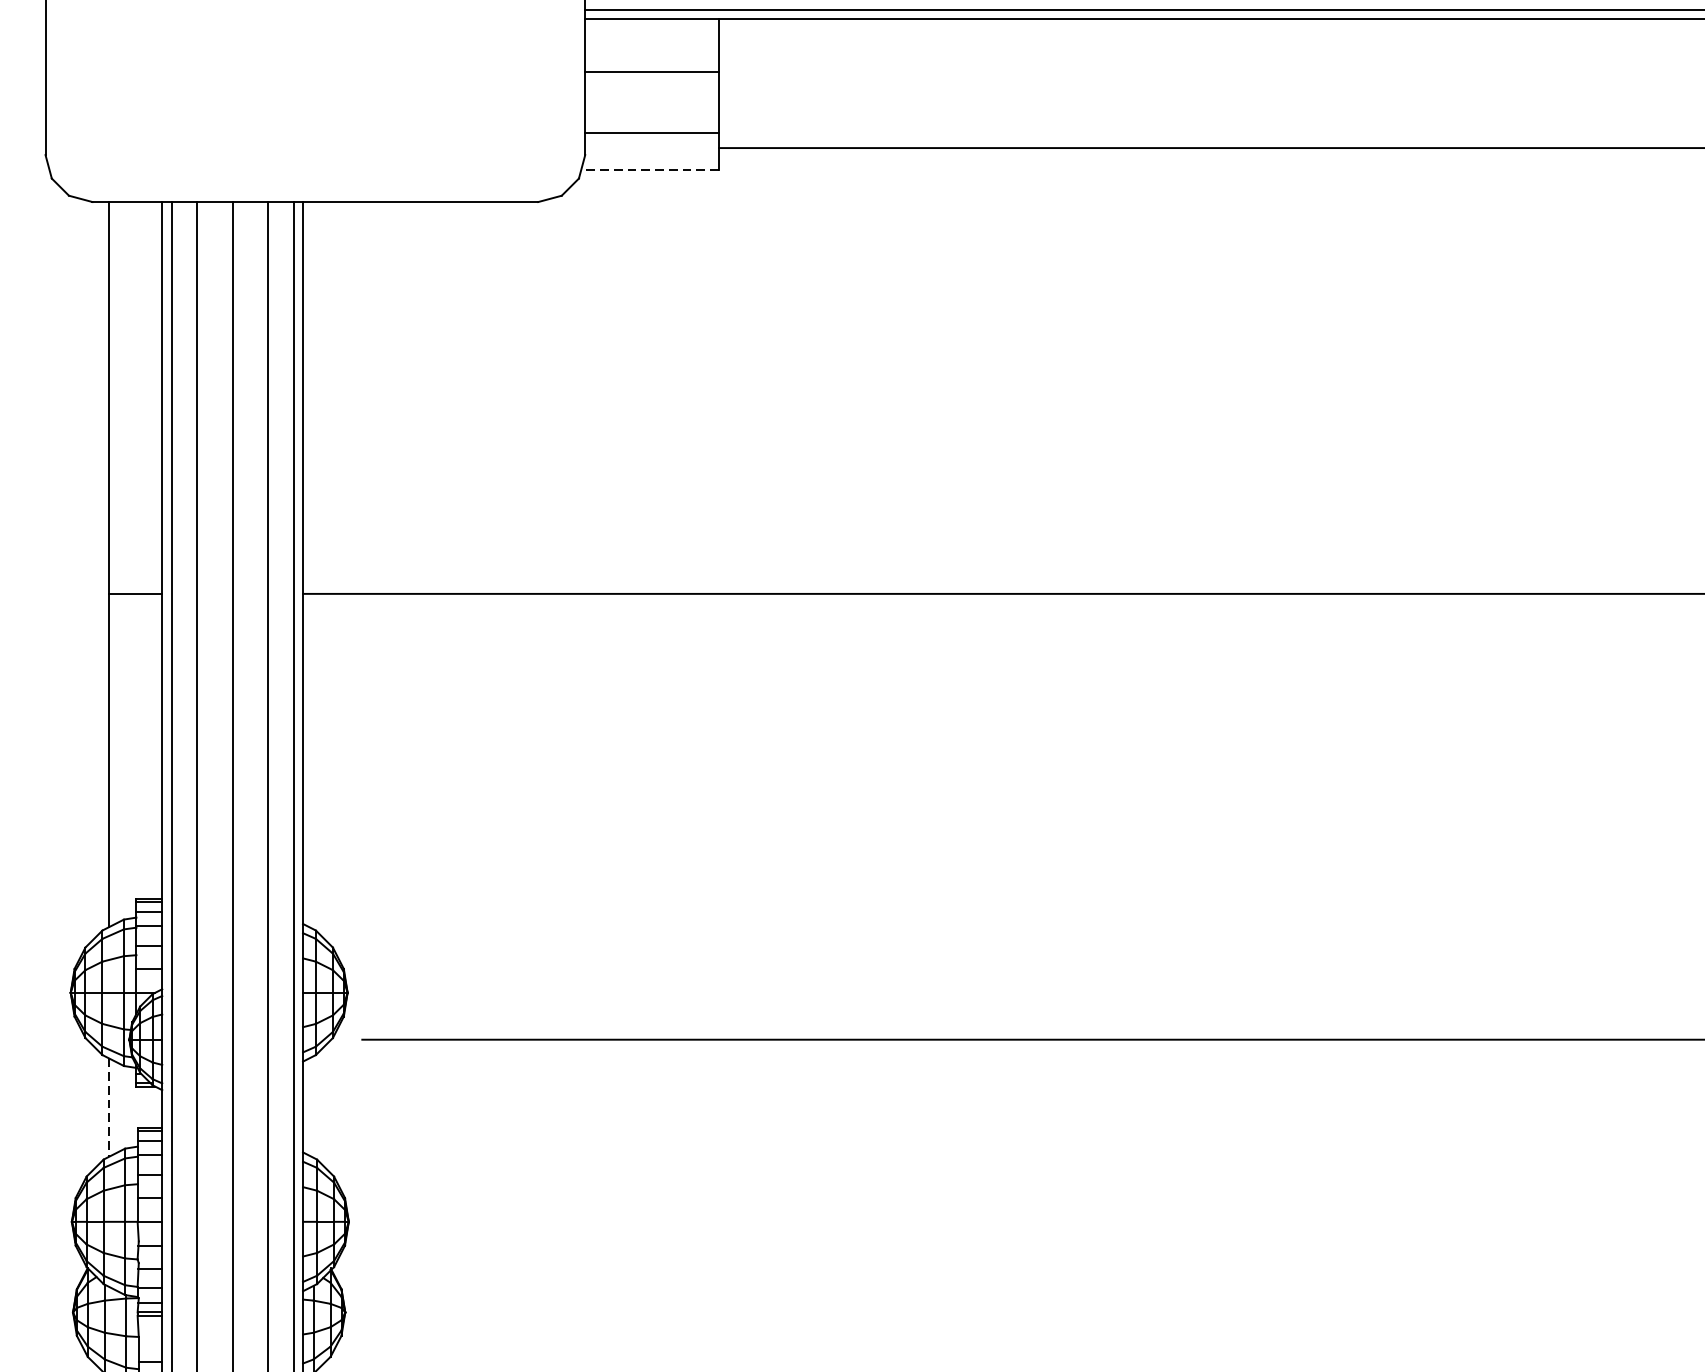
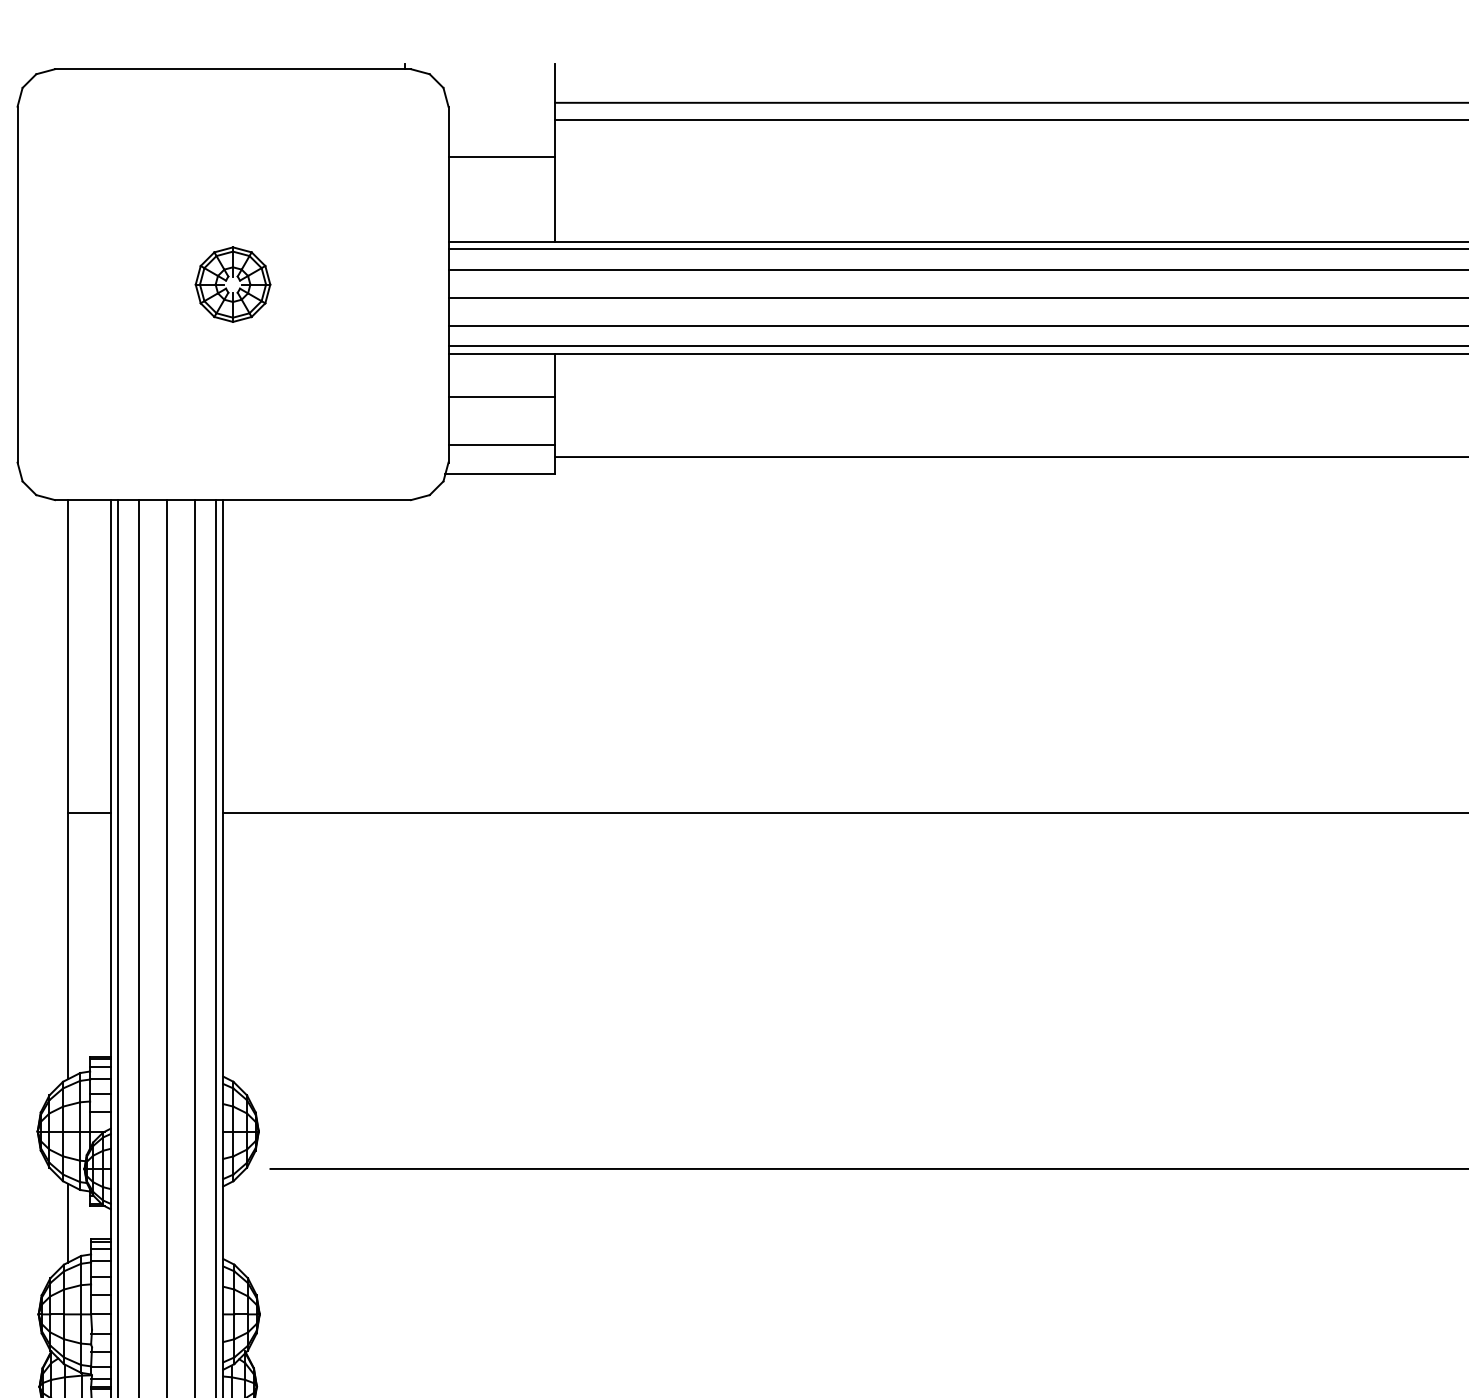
line: (650, 169) -> (500, 474), dashed -> solid
line: (109, 1107) -> (68, 1223), dashed -> solid

